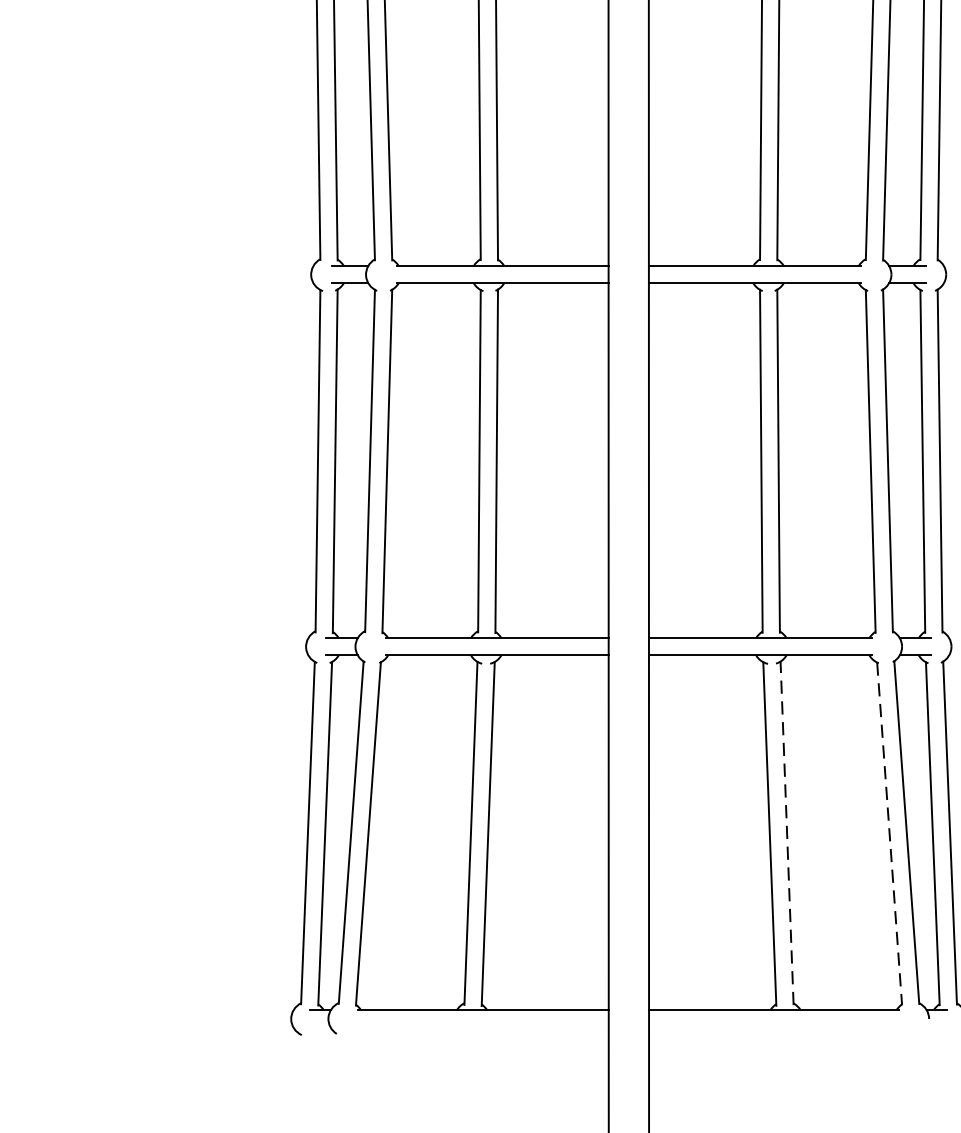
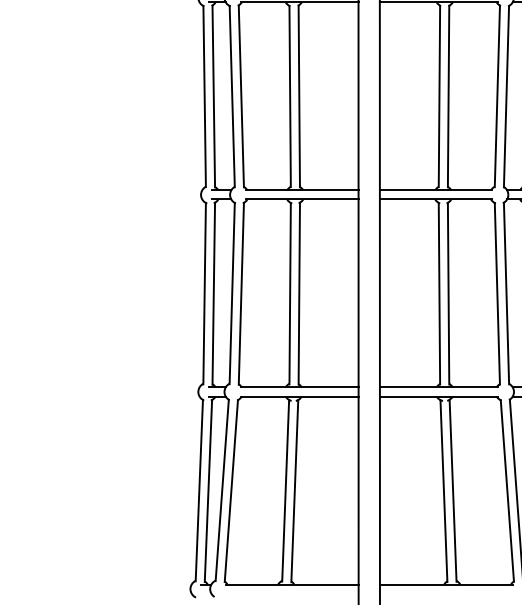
line: (787, 832) -> (453, 490), dashed -> solid
line: (889, 834) -> (507, 491), dashed -> solid

